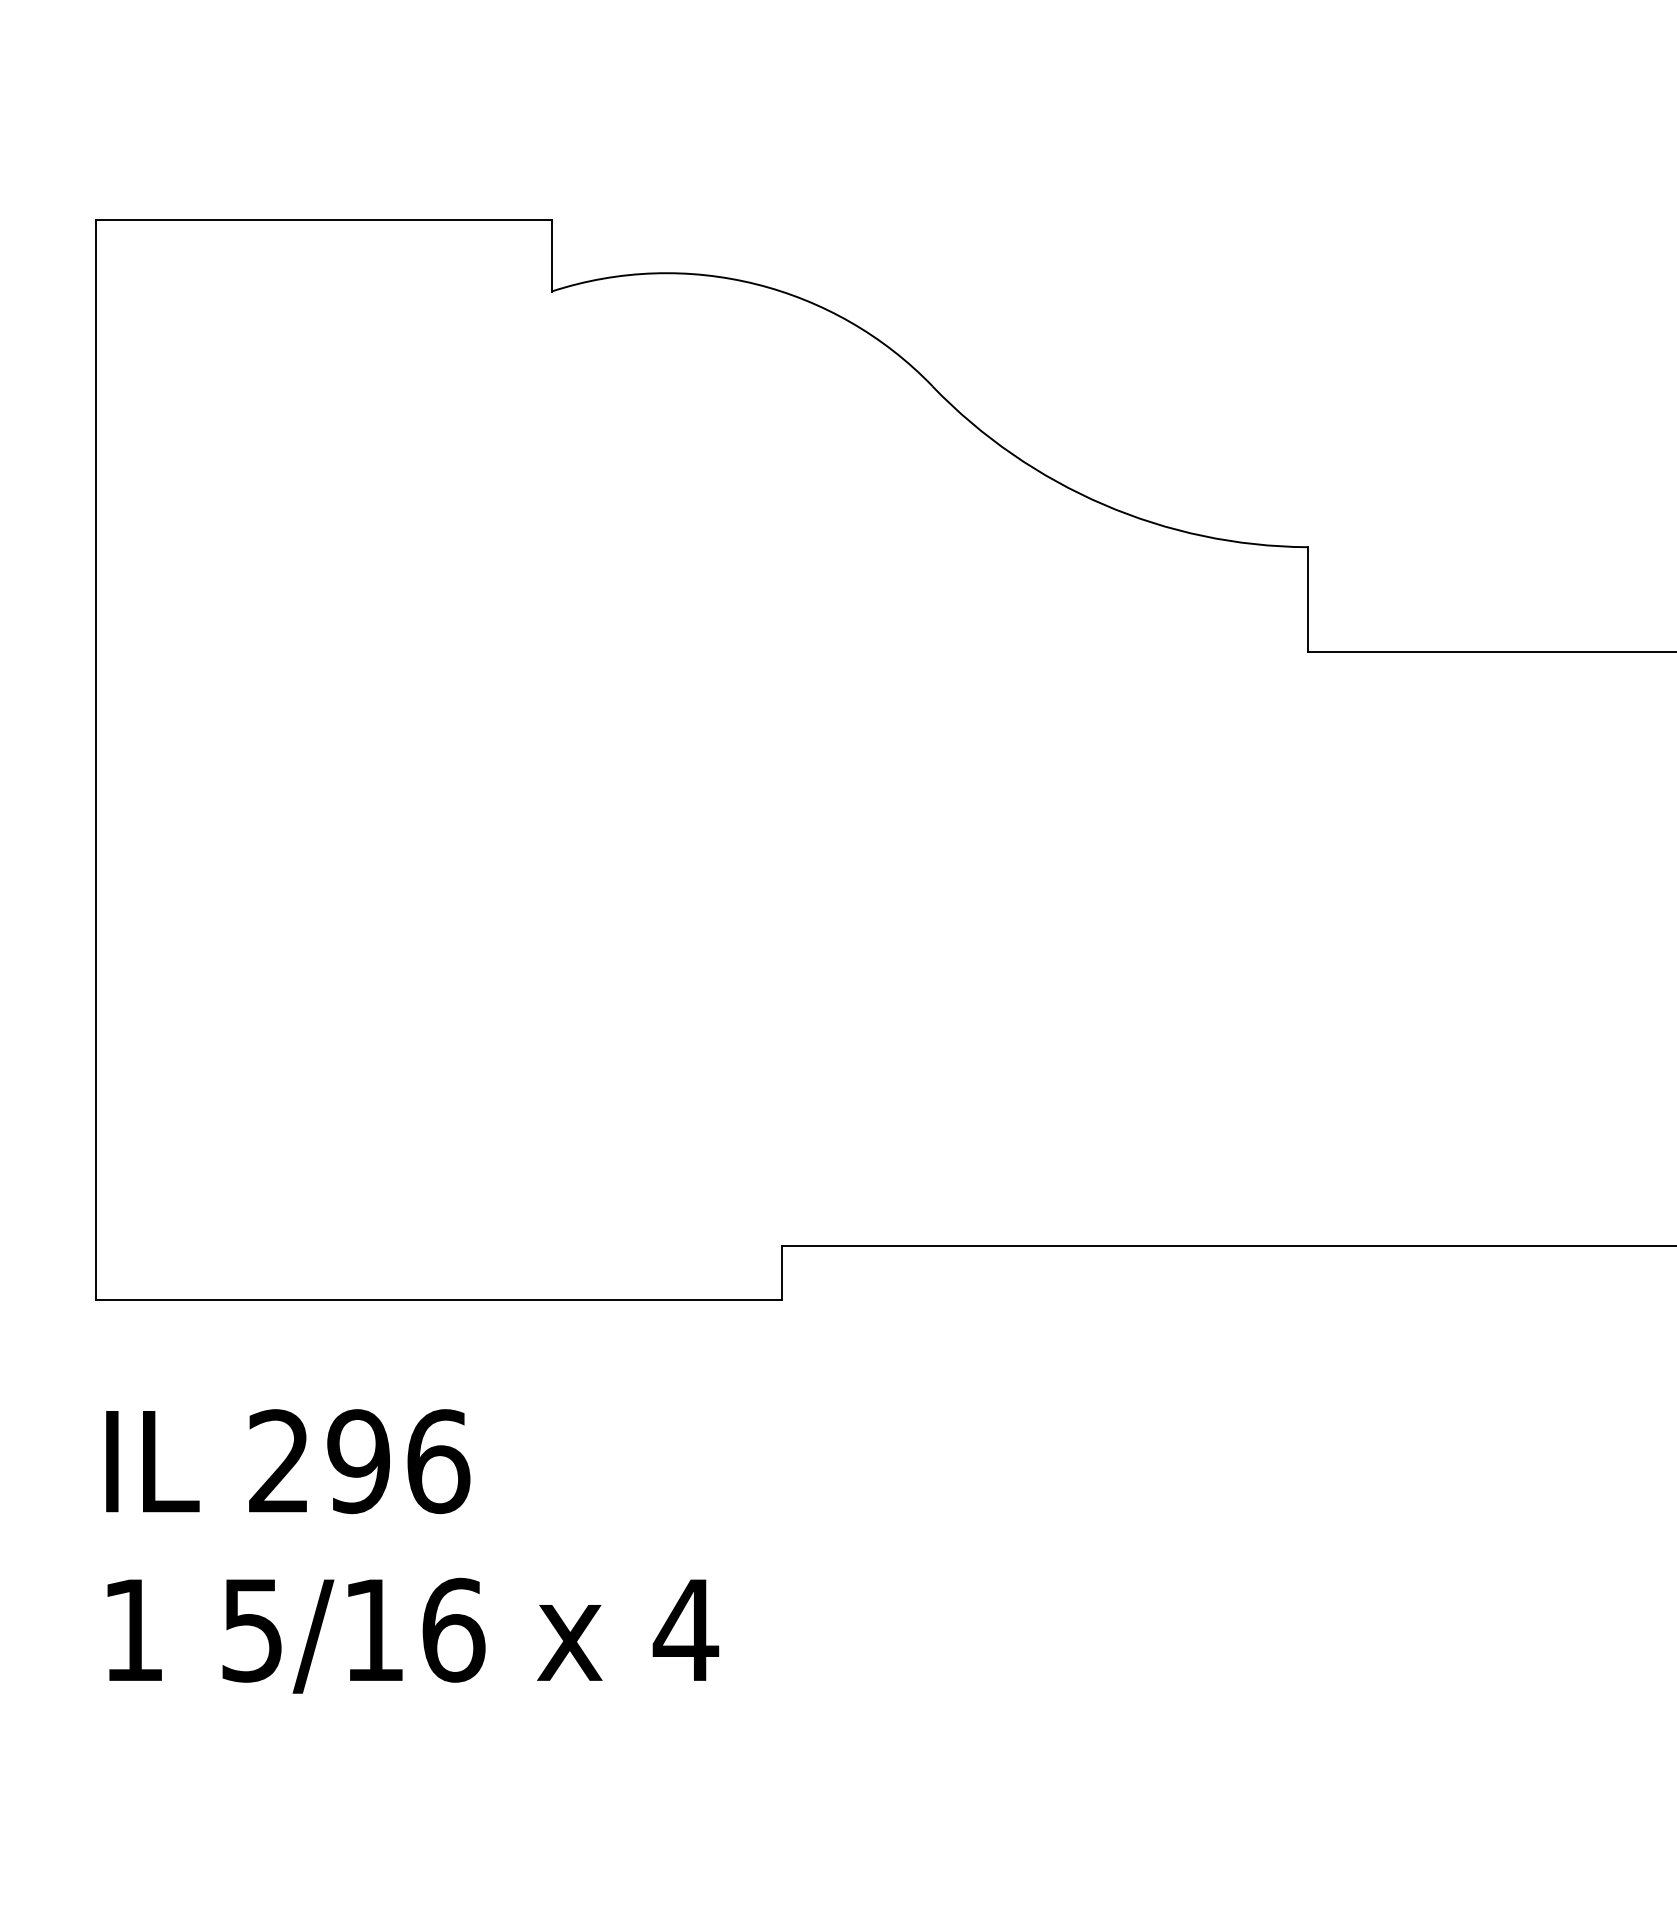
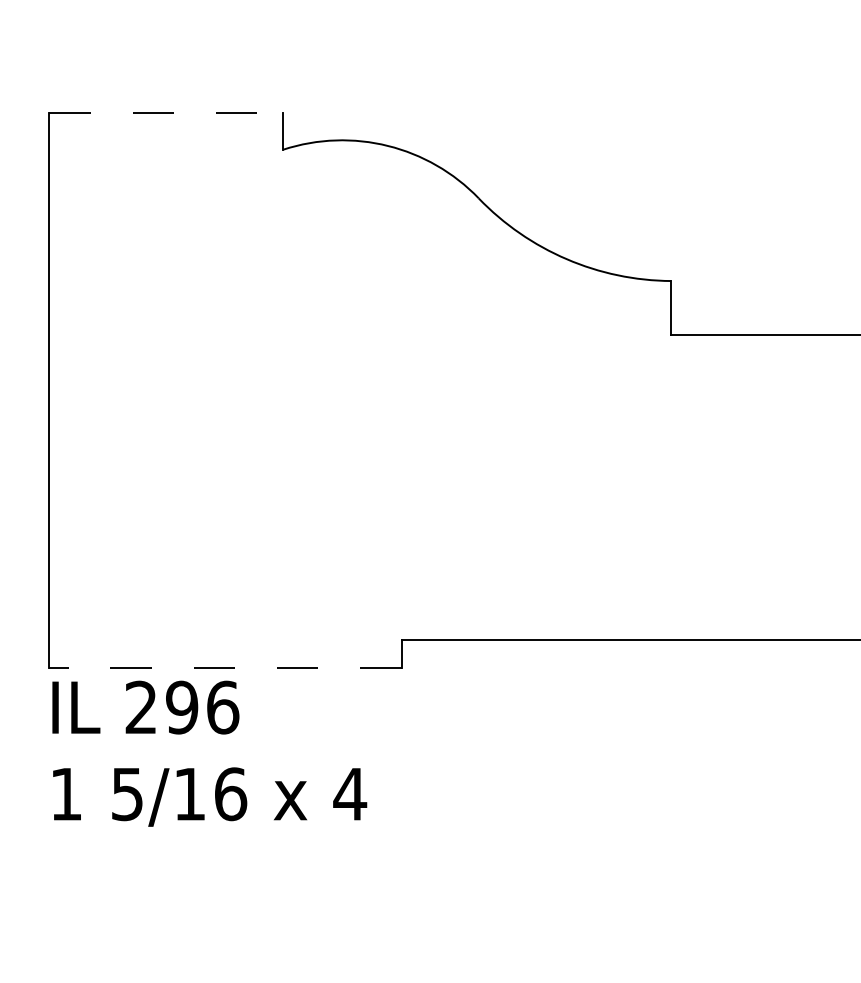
line: (324, 220) -> (166, 113), solid -> dashed
line: (437, 1299) -> (224, 667), solid -> dashed
text: (412, 1550) -> (209, 753), moved

